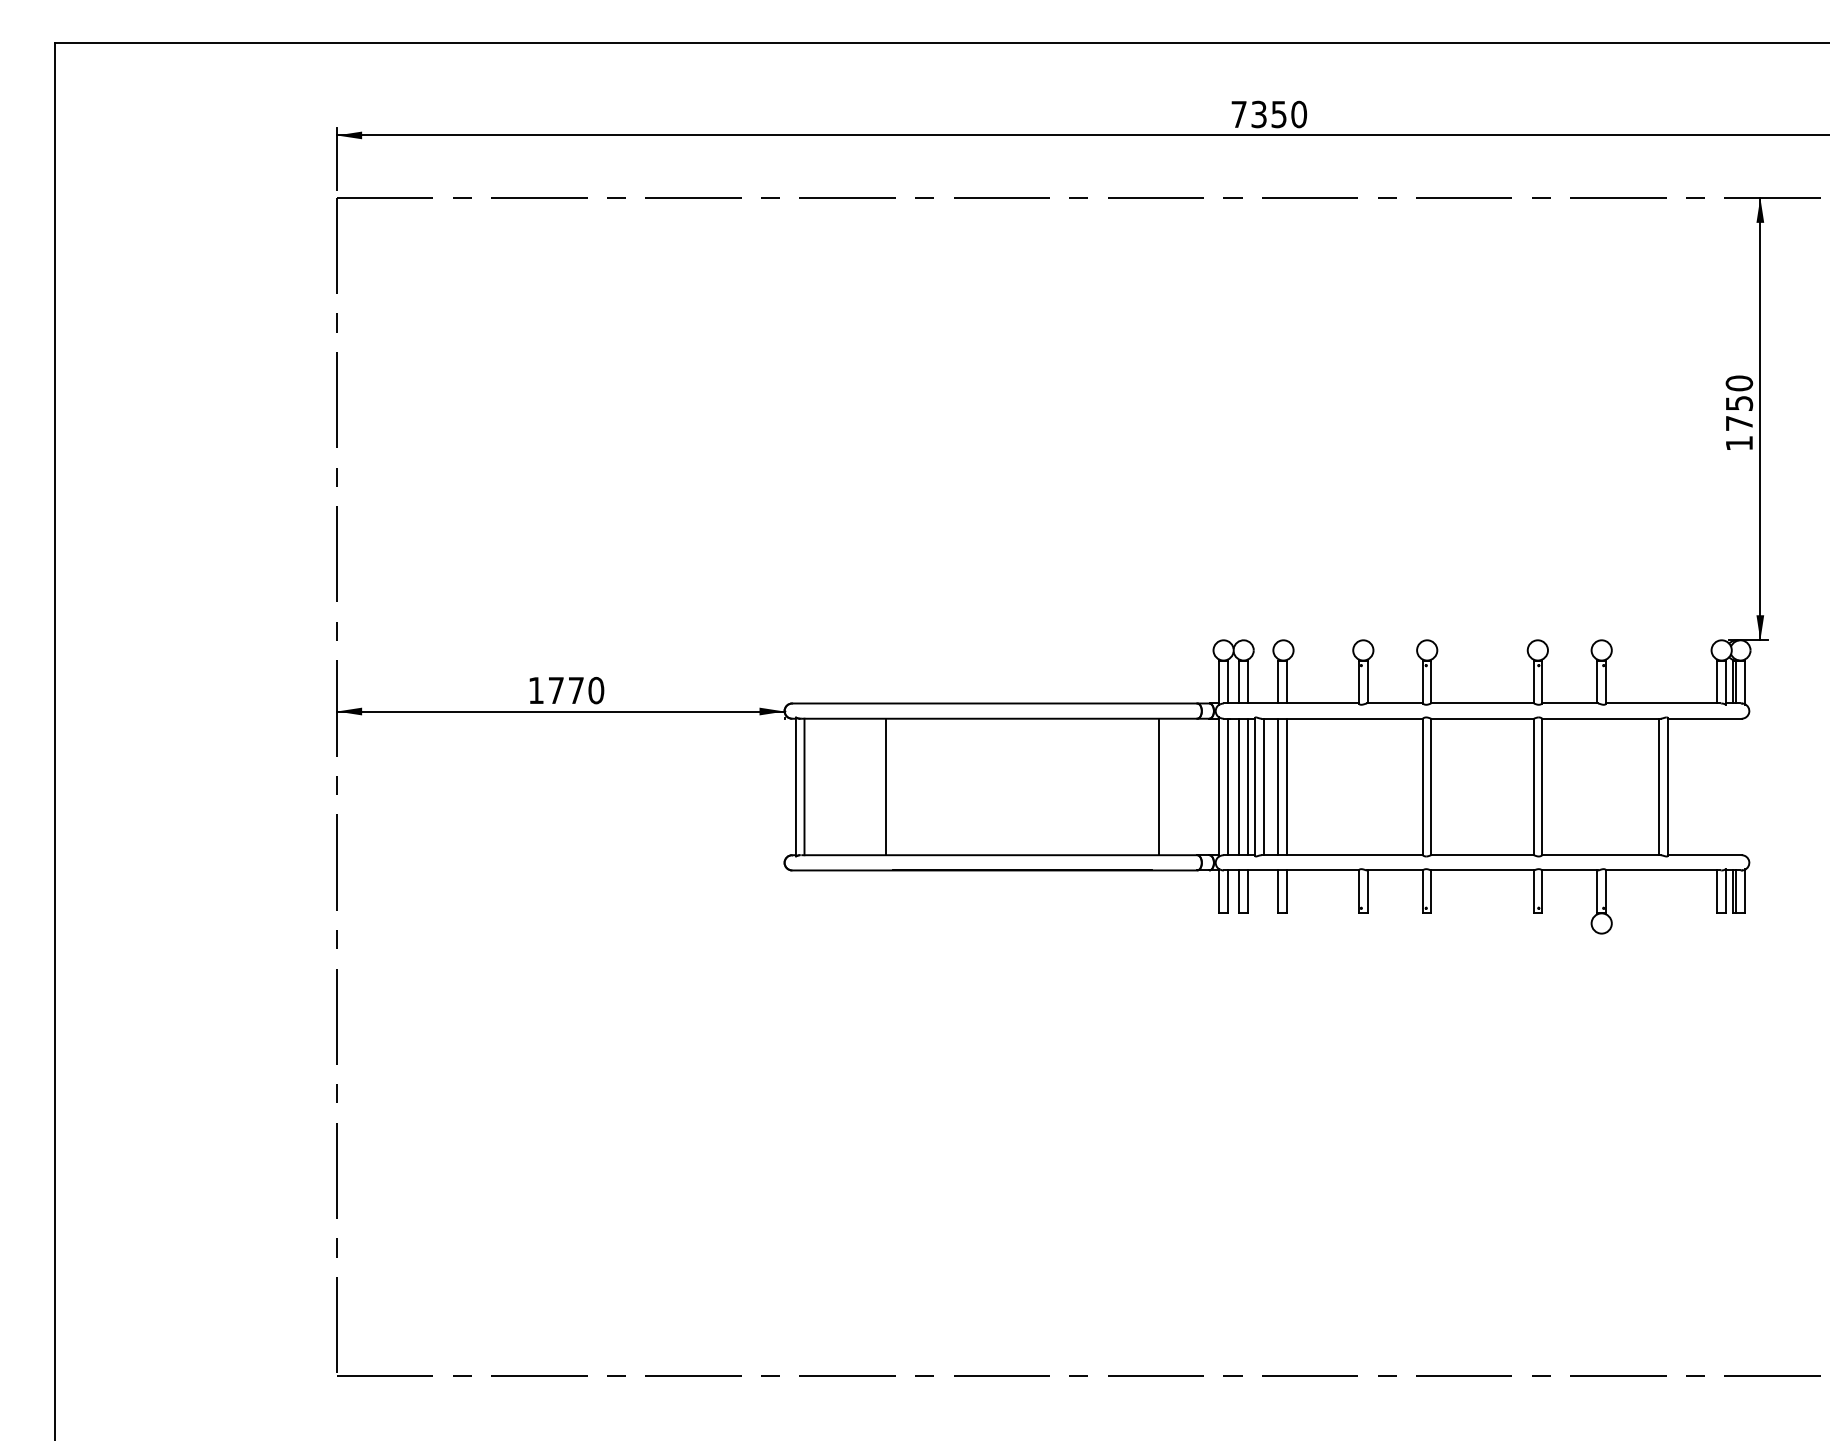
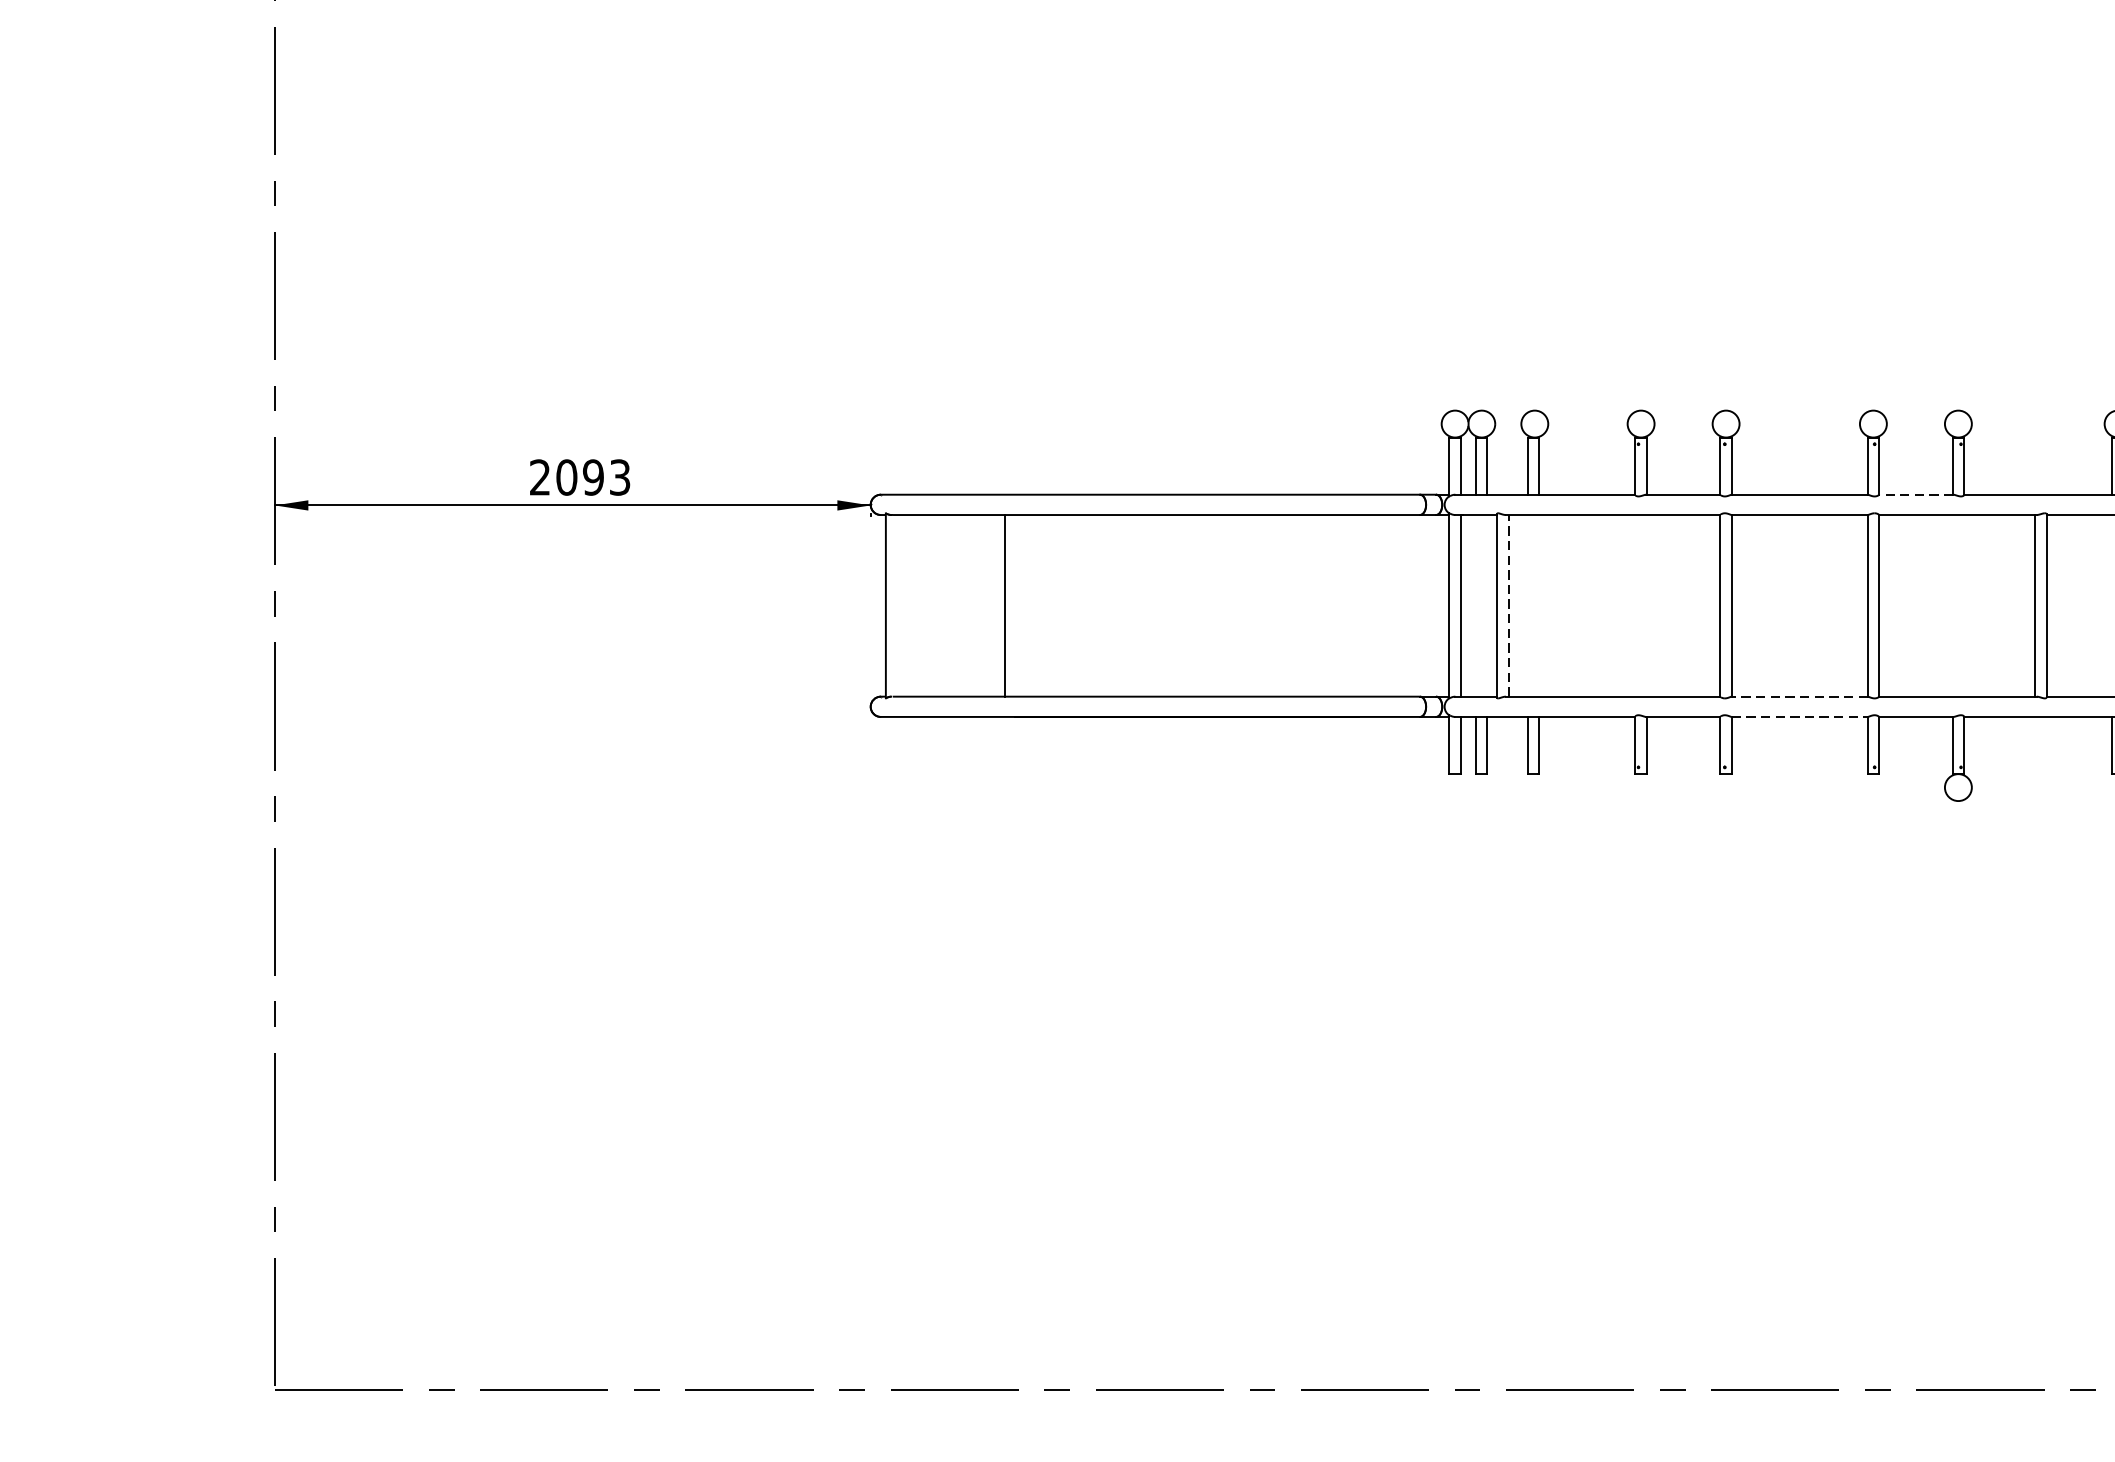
text: (566, 690) -> (580, 477), 1770 -> 2093
line: (1570, 703) -> (1916, 494), solid -> dashed
line: (804, 786) -> (897, 605), removed
line: (1159, 786) -> (1369, 605), removed
line: (1239, 786) -> (1476, 605), removed
line: (1247, 786) -> (1486, 605), removed
line: (1263, 786) -> (1508, 605), solid -> dashed
line: (1278, 786) -> (1528, 605), removed
line: (1286, 786) -> (1538, 605), removed
line: (1482, 855) -> (1799, 697), solid -> dashed
line: (1483, 870) -> (1801, 717), solid -> dashed

